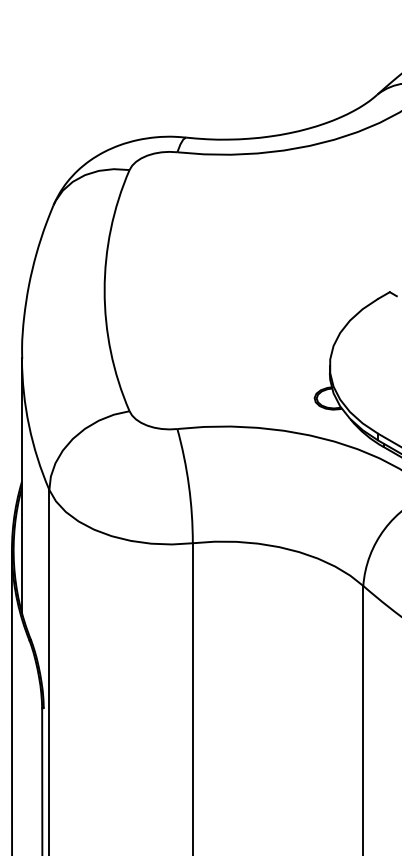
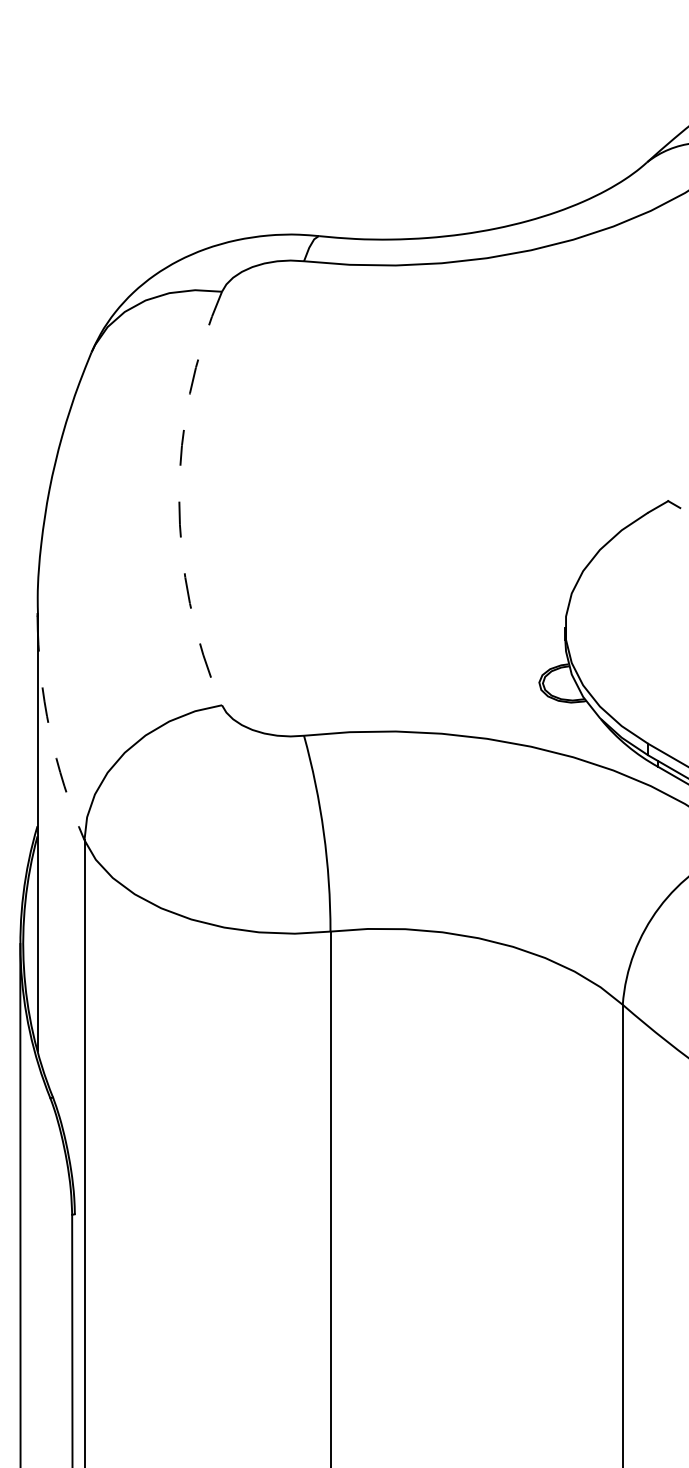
arc: (104, 290) -> (179, 498), solid -> dashed
arc: (29, 425) -> (50, 729), solid -> dashed

